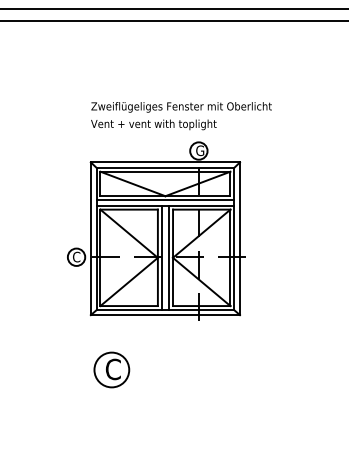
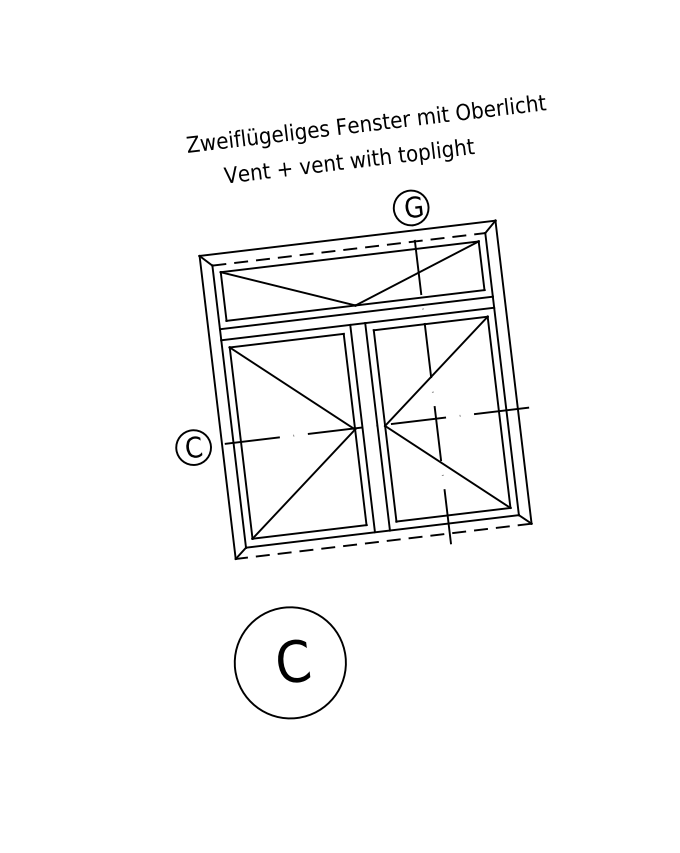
text: (153, 124) -> (348, 162), moved
line: (165, 167) -> (348, 248), solid -> dashed
line: (165, 315) -> (383, 542), solid -> dashed
circle: (111, 369) -> (289, 661), size x1.6

